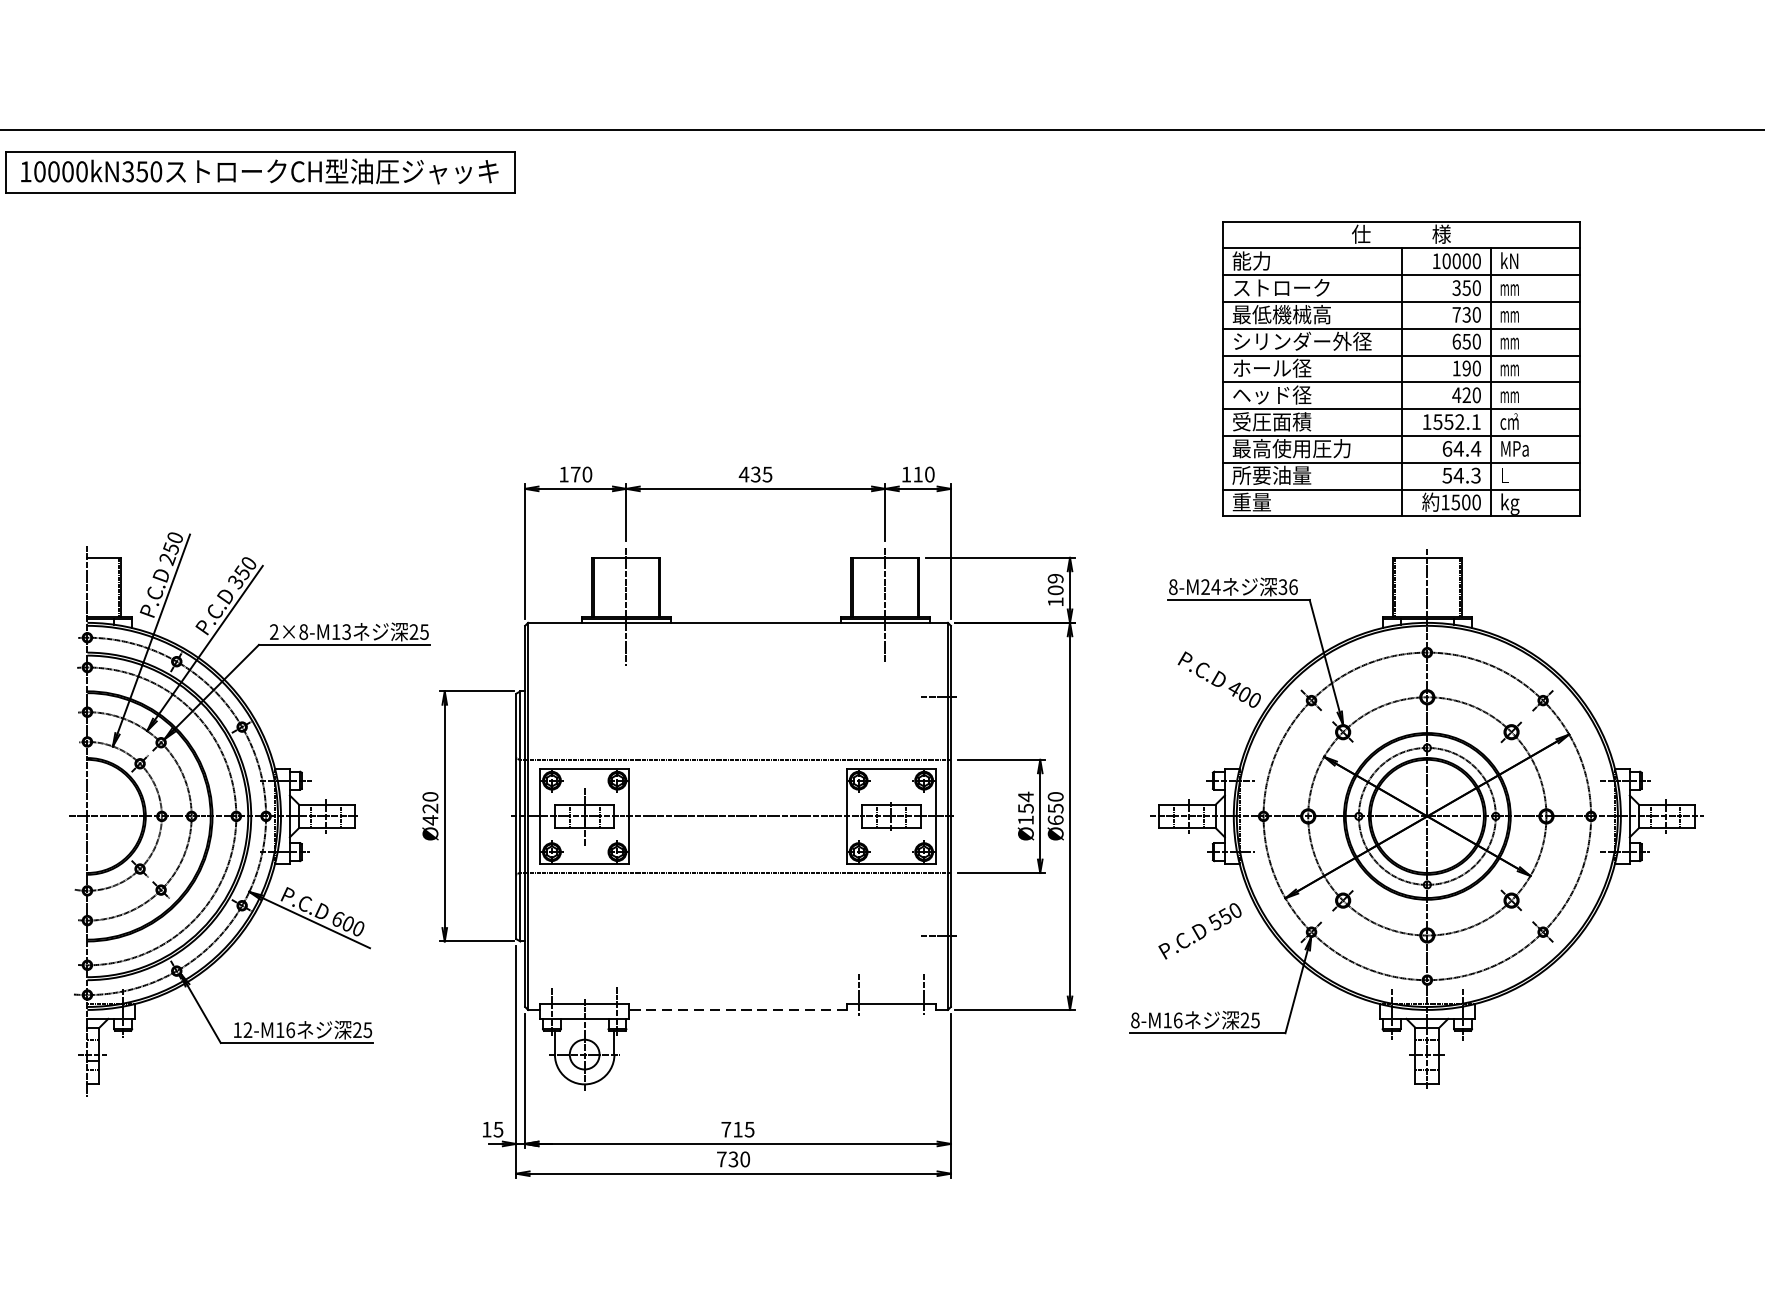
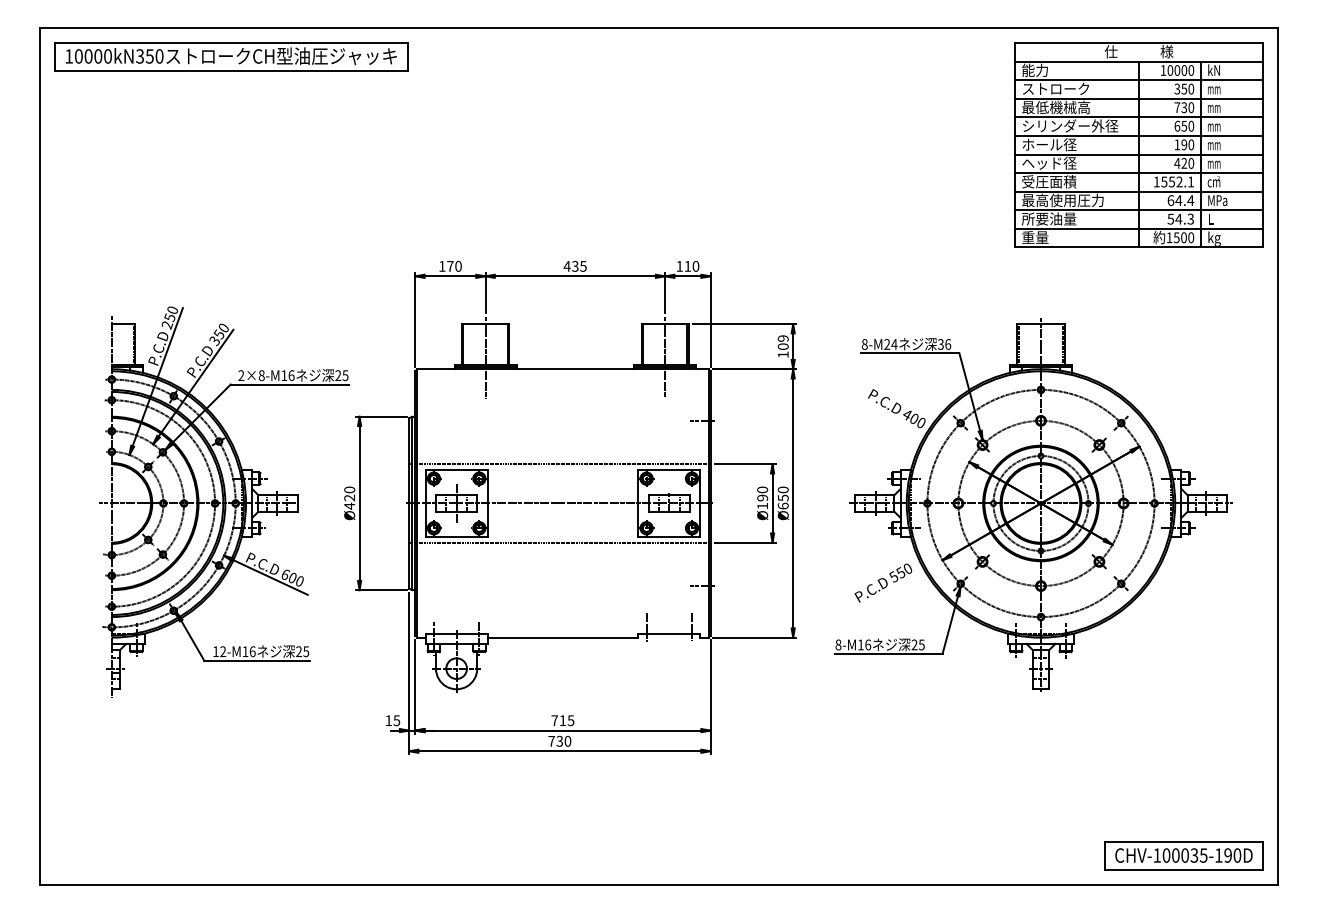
part: (1400, 367) -> (1138, 144), moved
text: (346, 631) -> (291, 375), 2×8-M13 -> 2×8-M16
text: (1025, 802) -> (762, 493), Ø154 -> Ø190
line: (737, 1009) -> (562, 637), dashed -> solid

